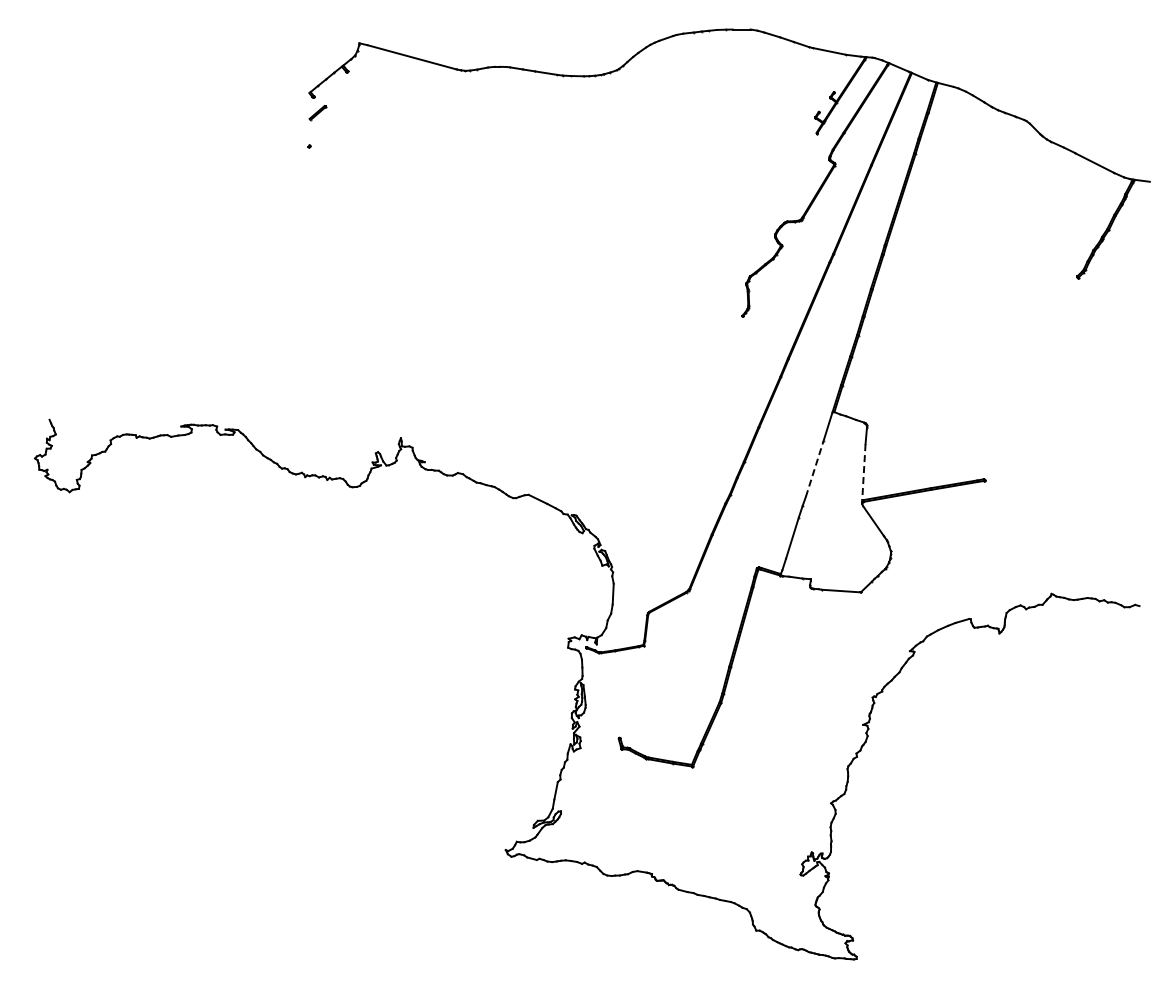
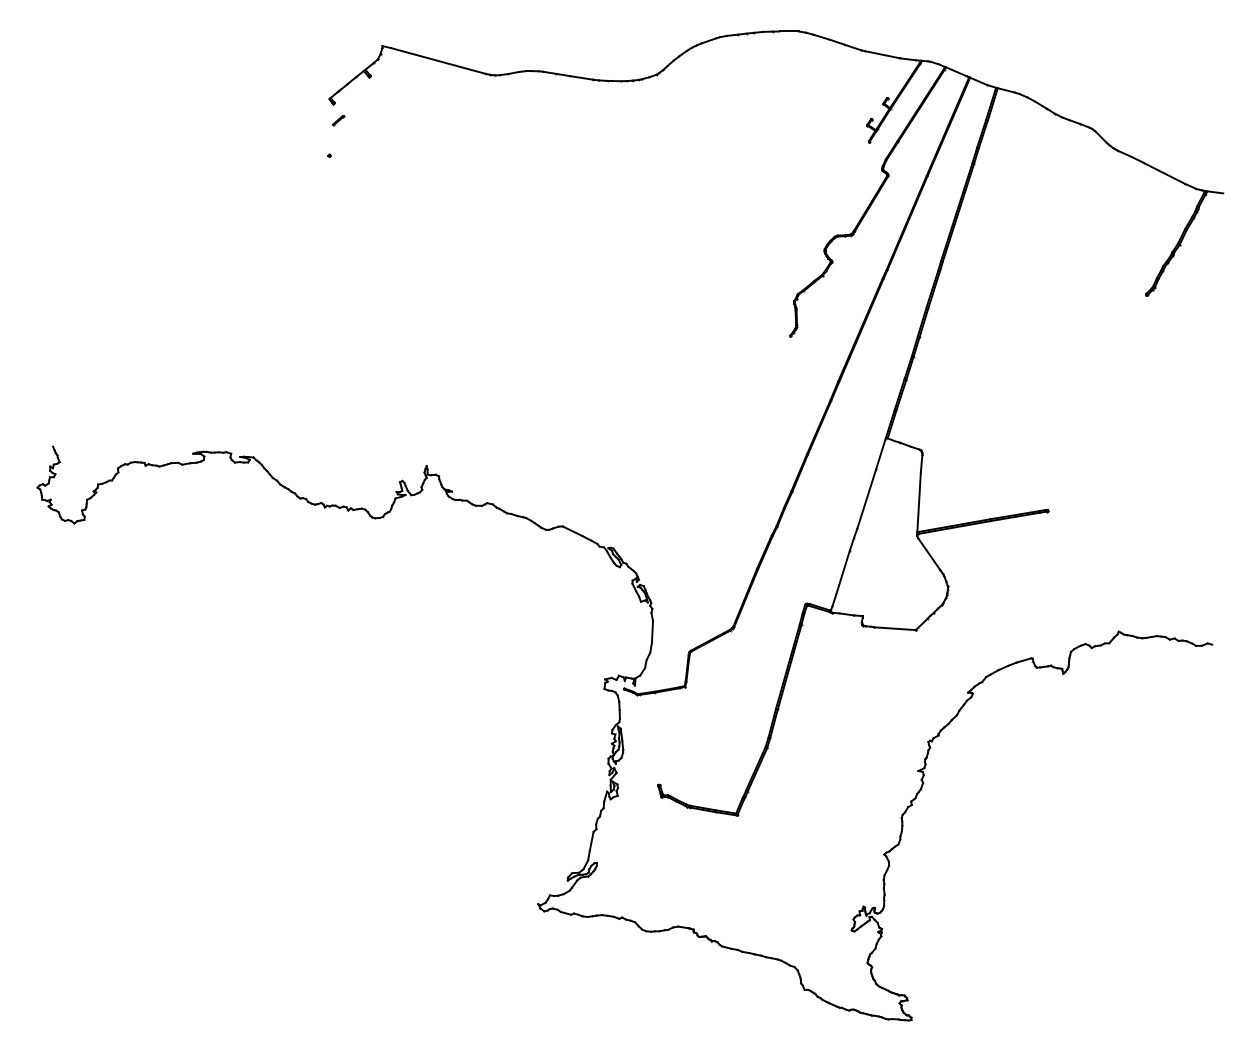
part: (317, 113) -> (337, 120), size x0.62
line: (814, 468) -> (866, 498), dashed -> solid
line: (863, 472) -> (918, 502), dashed -> solid

